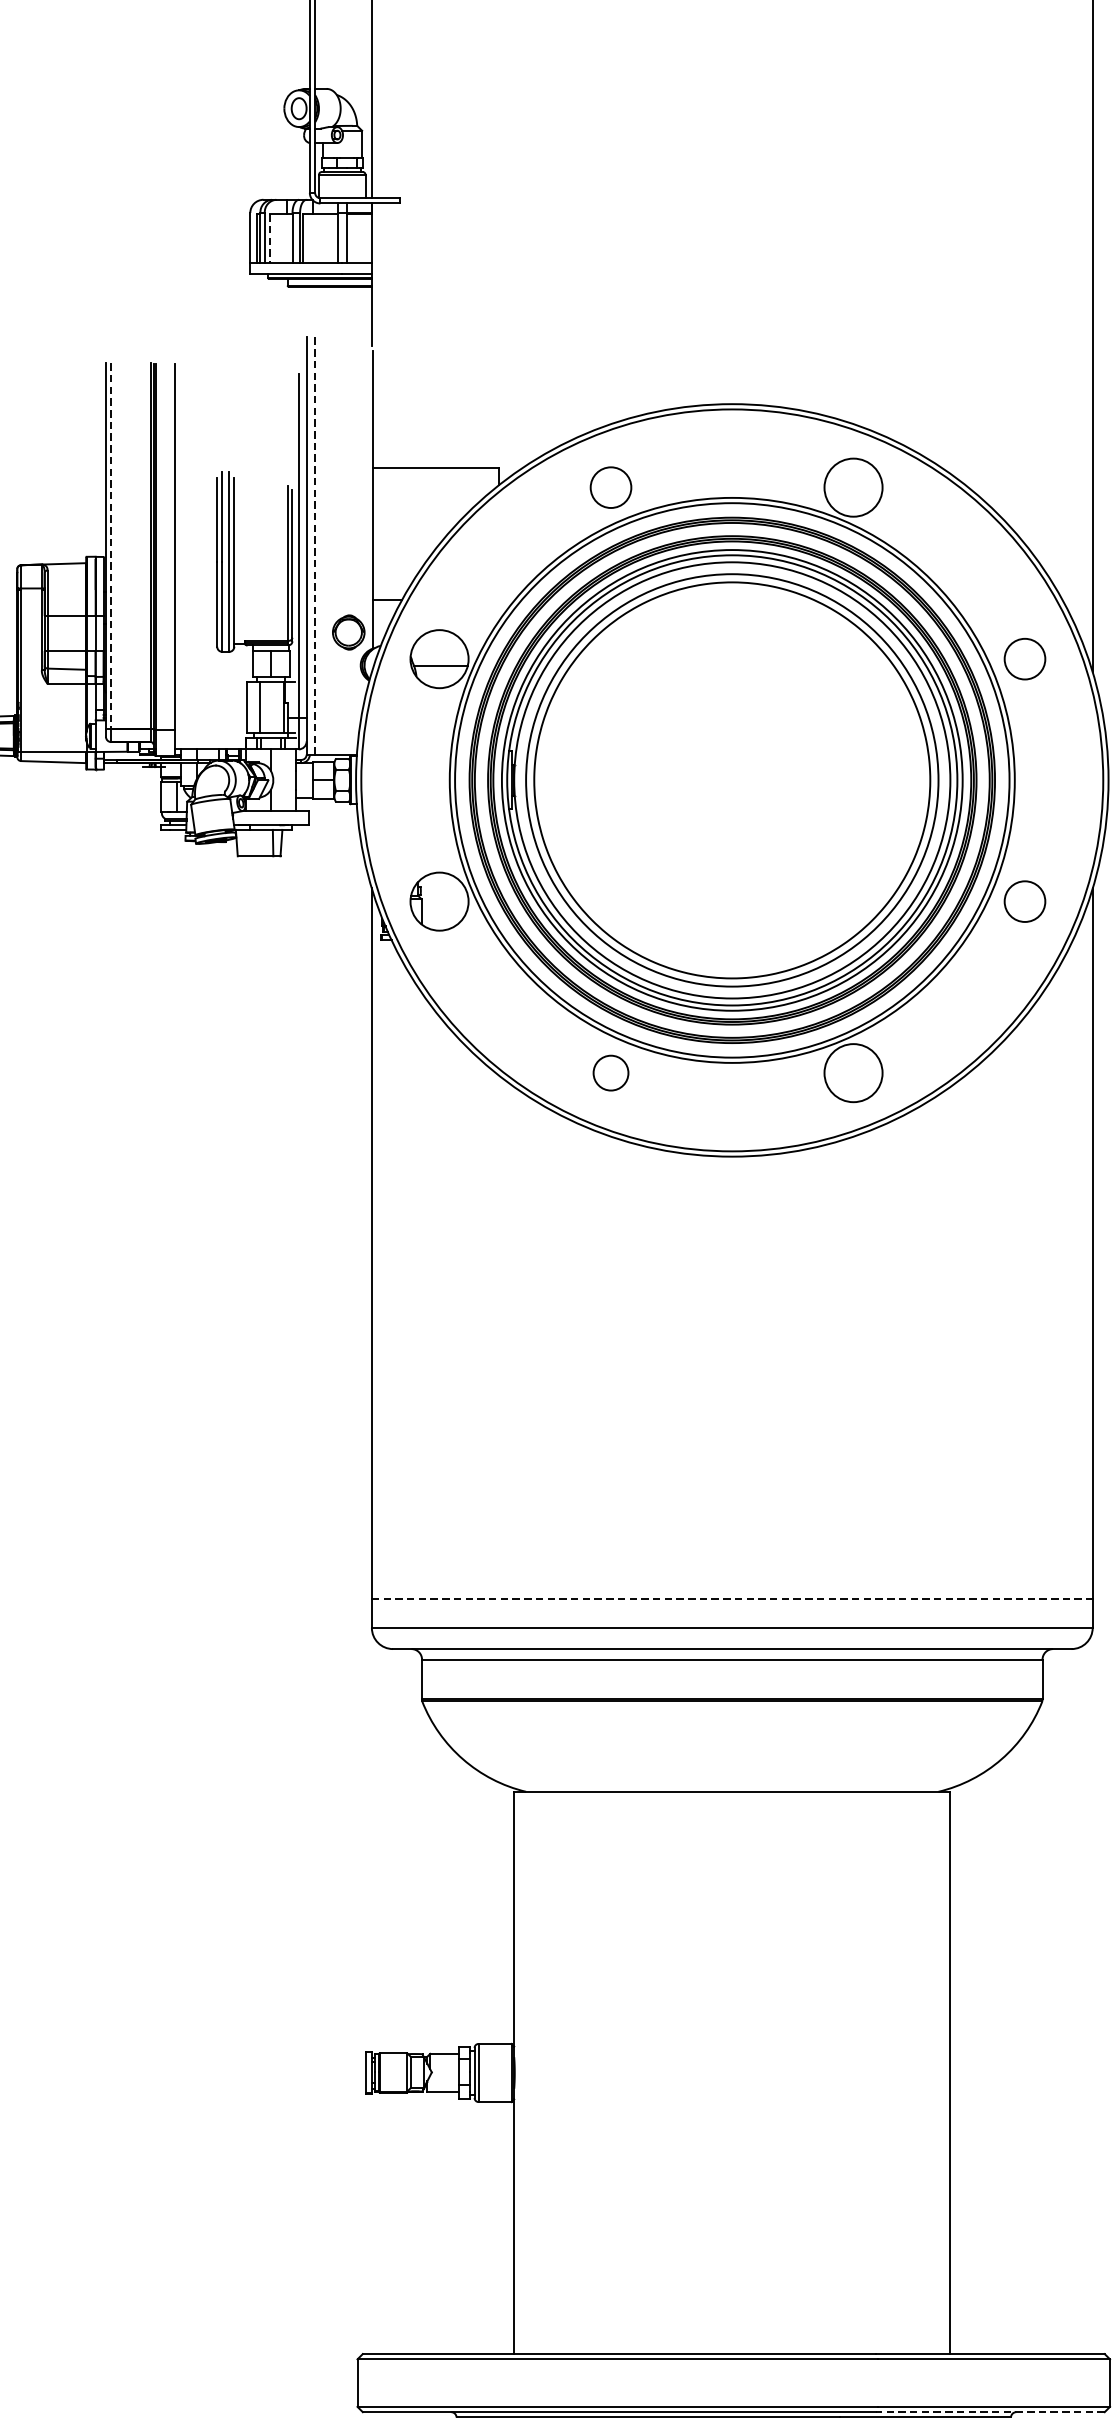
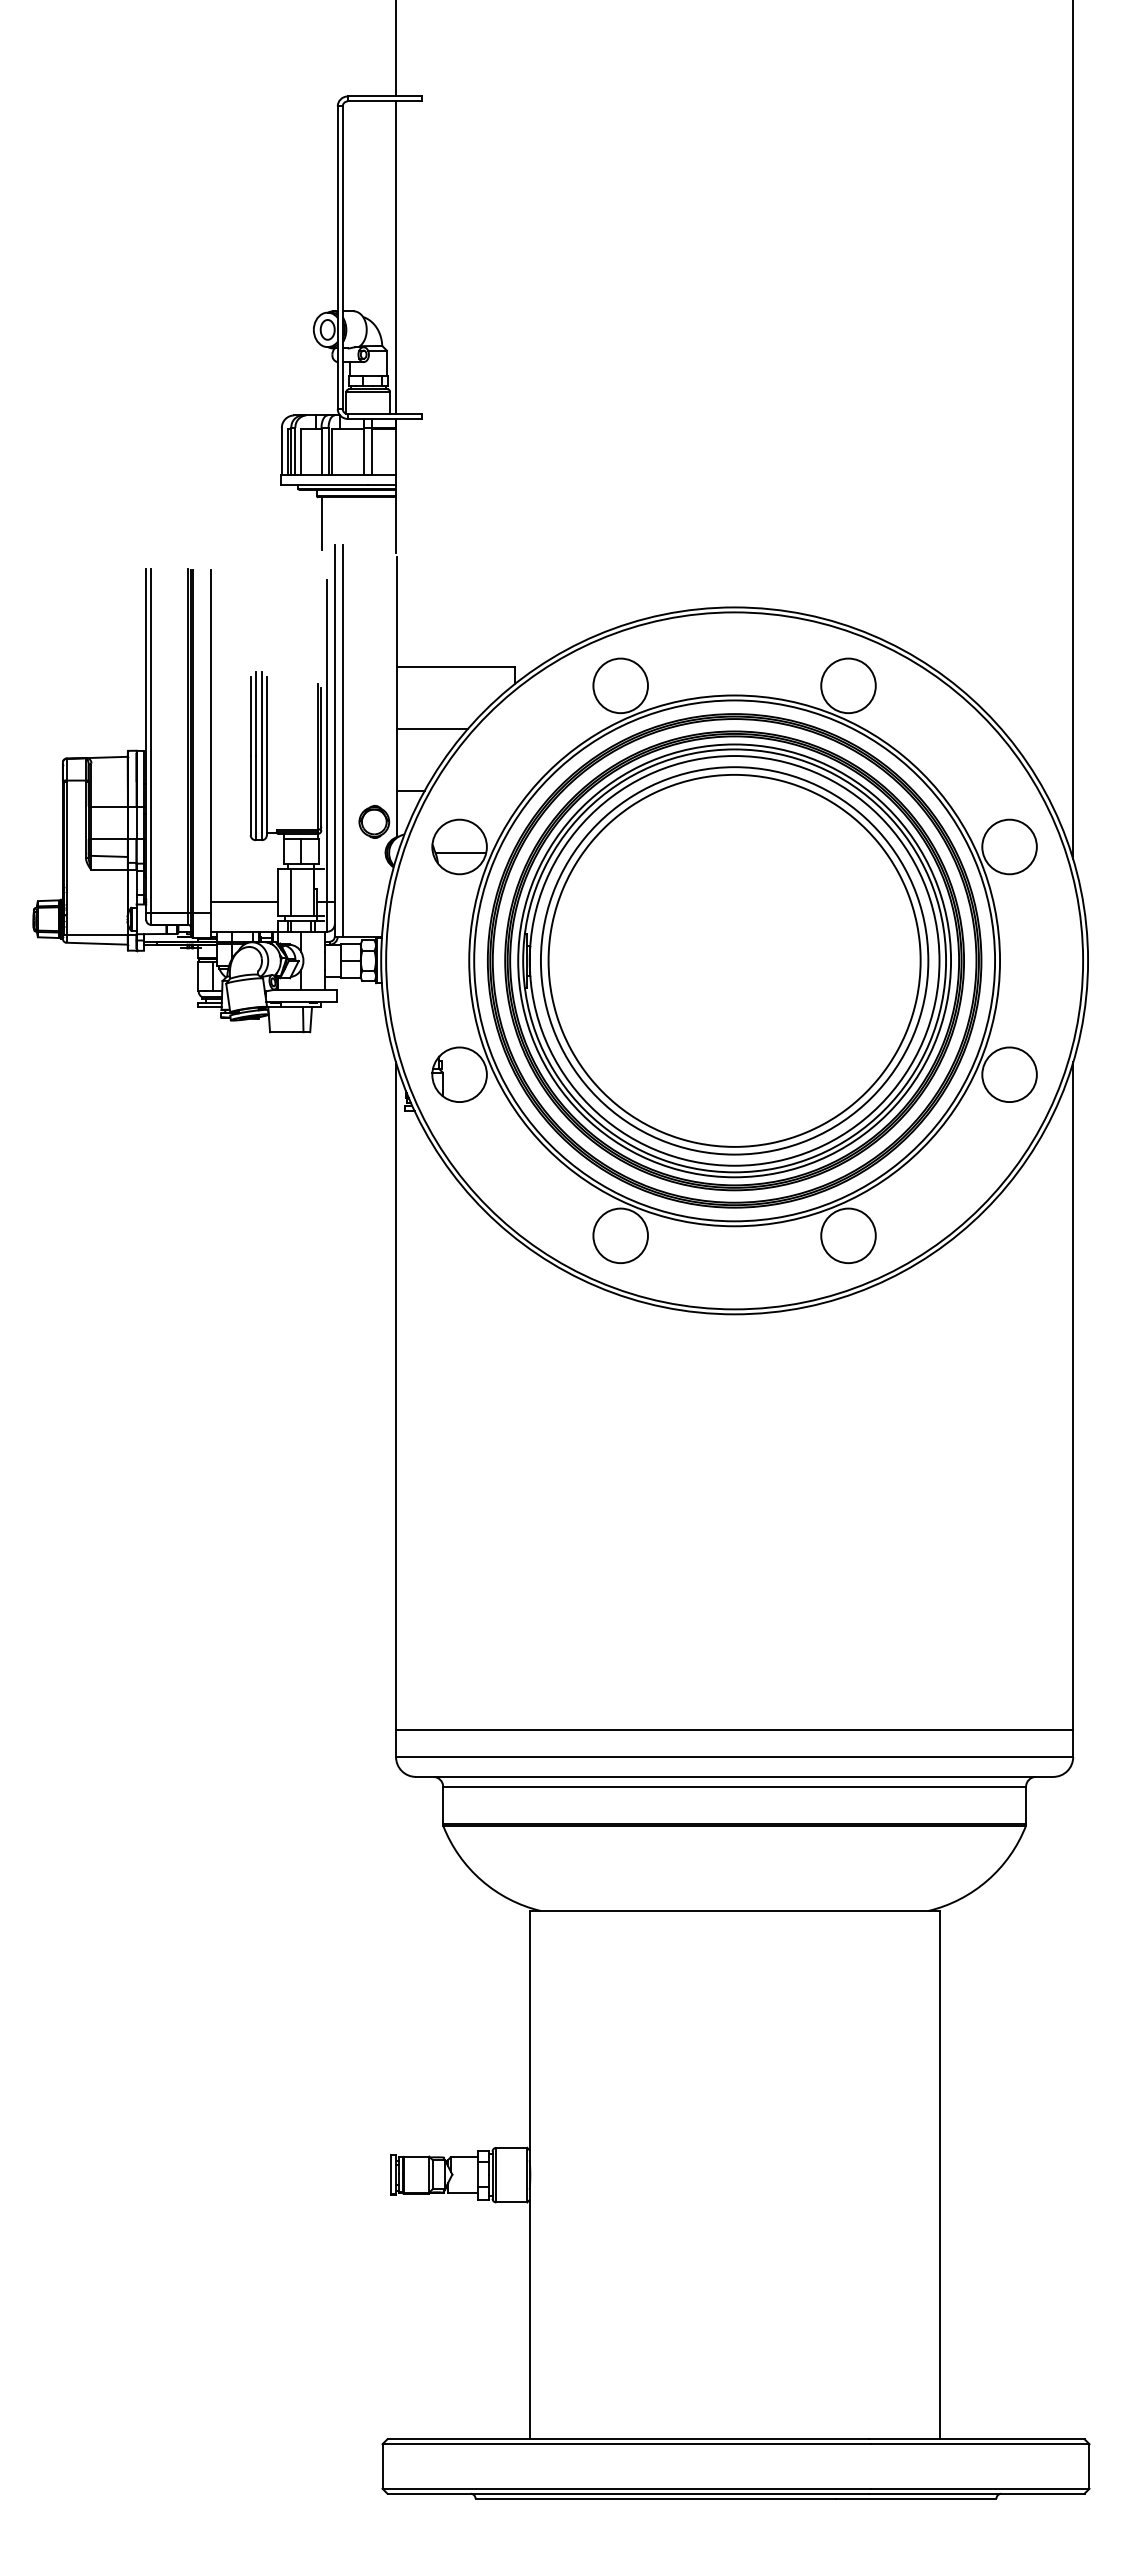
line: (270, 239) -> (300, 452), dashed -> solid
line: (293, 314) -> (322, 523), added
circle: (610, 487) -> (620, 685), size x1.43
line: (409, 533) -> (431, 728), added
line: (111, 545) -> (151, 740), dashed -> solid
line: (314, 545) -> (342, 740), dashed -> solid
circle: (1024, 658) -> (1009, 846), size x1.43
line: (210, 717) -> (244, 901), added
circle: (1024, 901) -> (1009, 1074), size x1.43
circle: (610, 1072) -> (620, 1235), size x1.67
line: (732, 1598) -> (734, 1729), dashed -> solid
line: (989, 2411) -> (976, 2493), dashed -> solid

